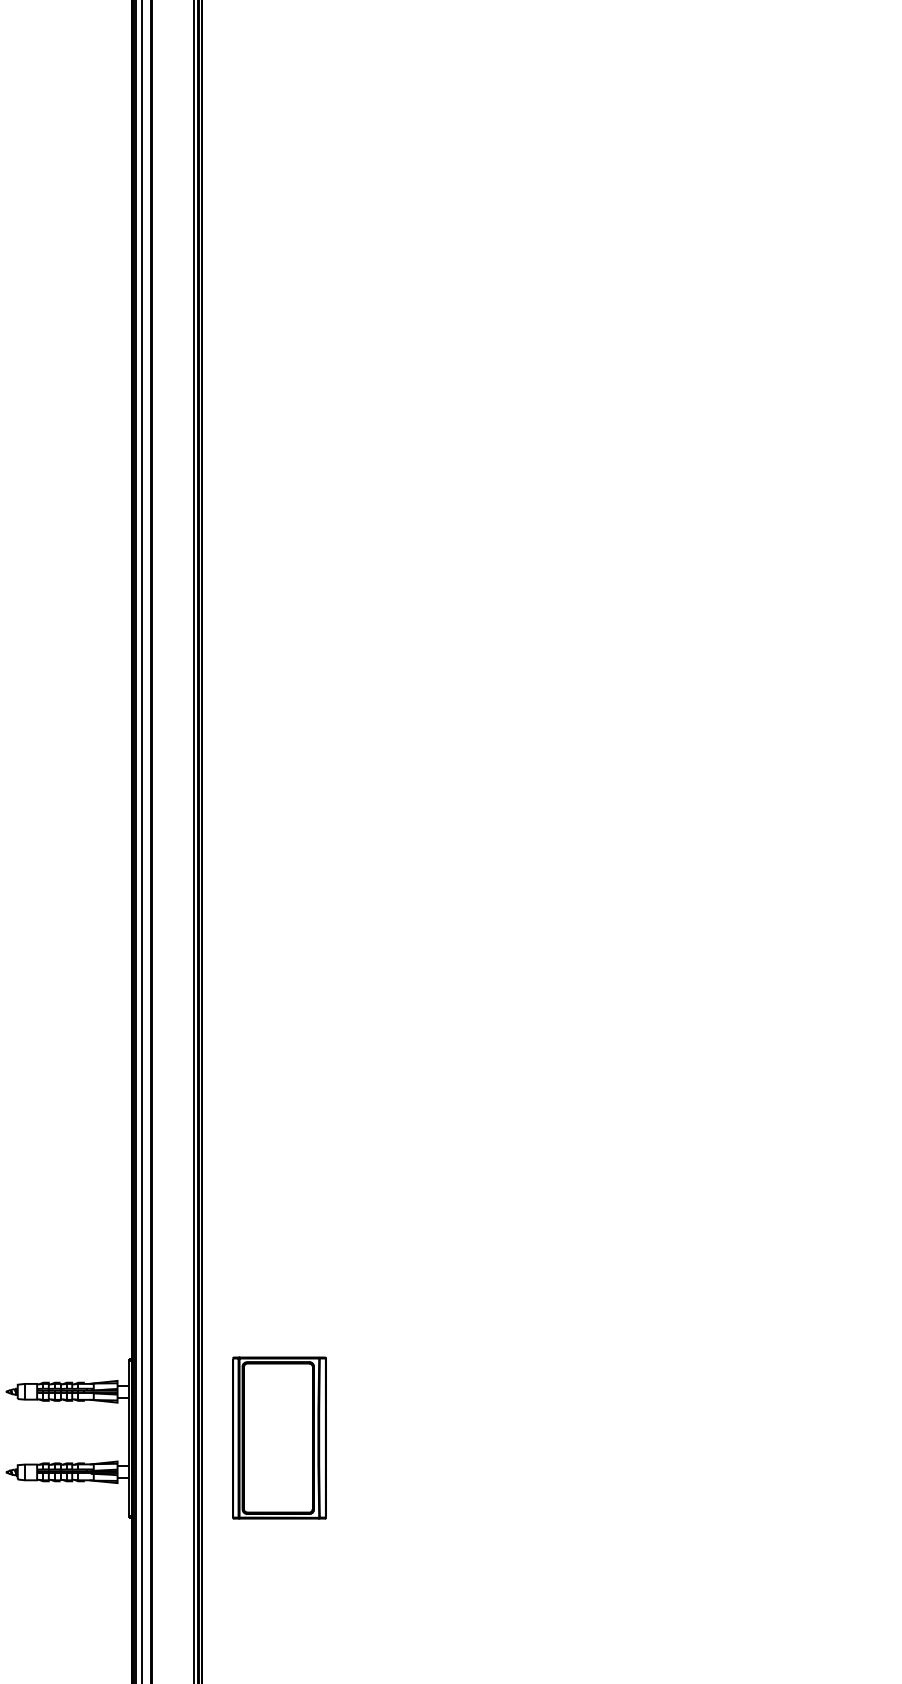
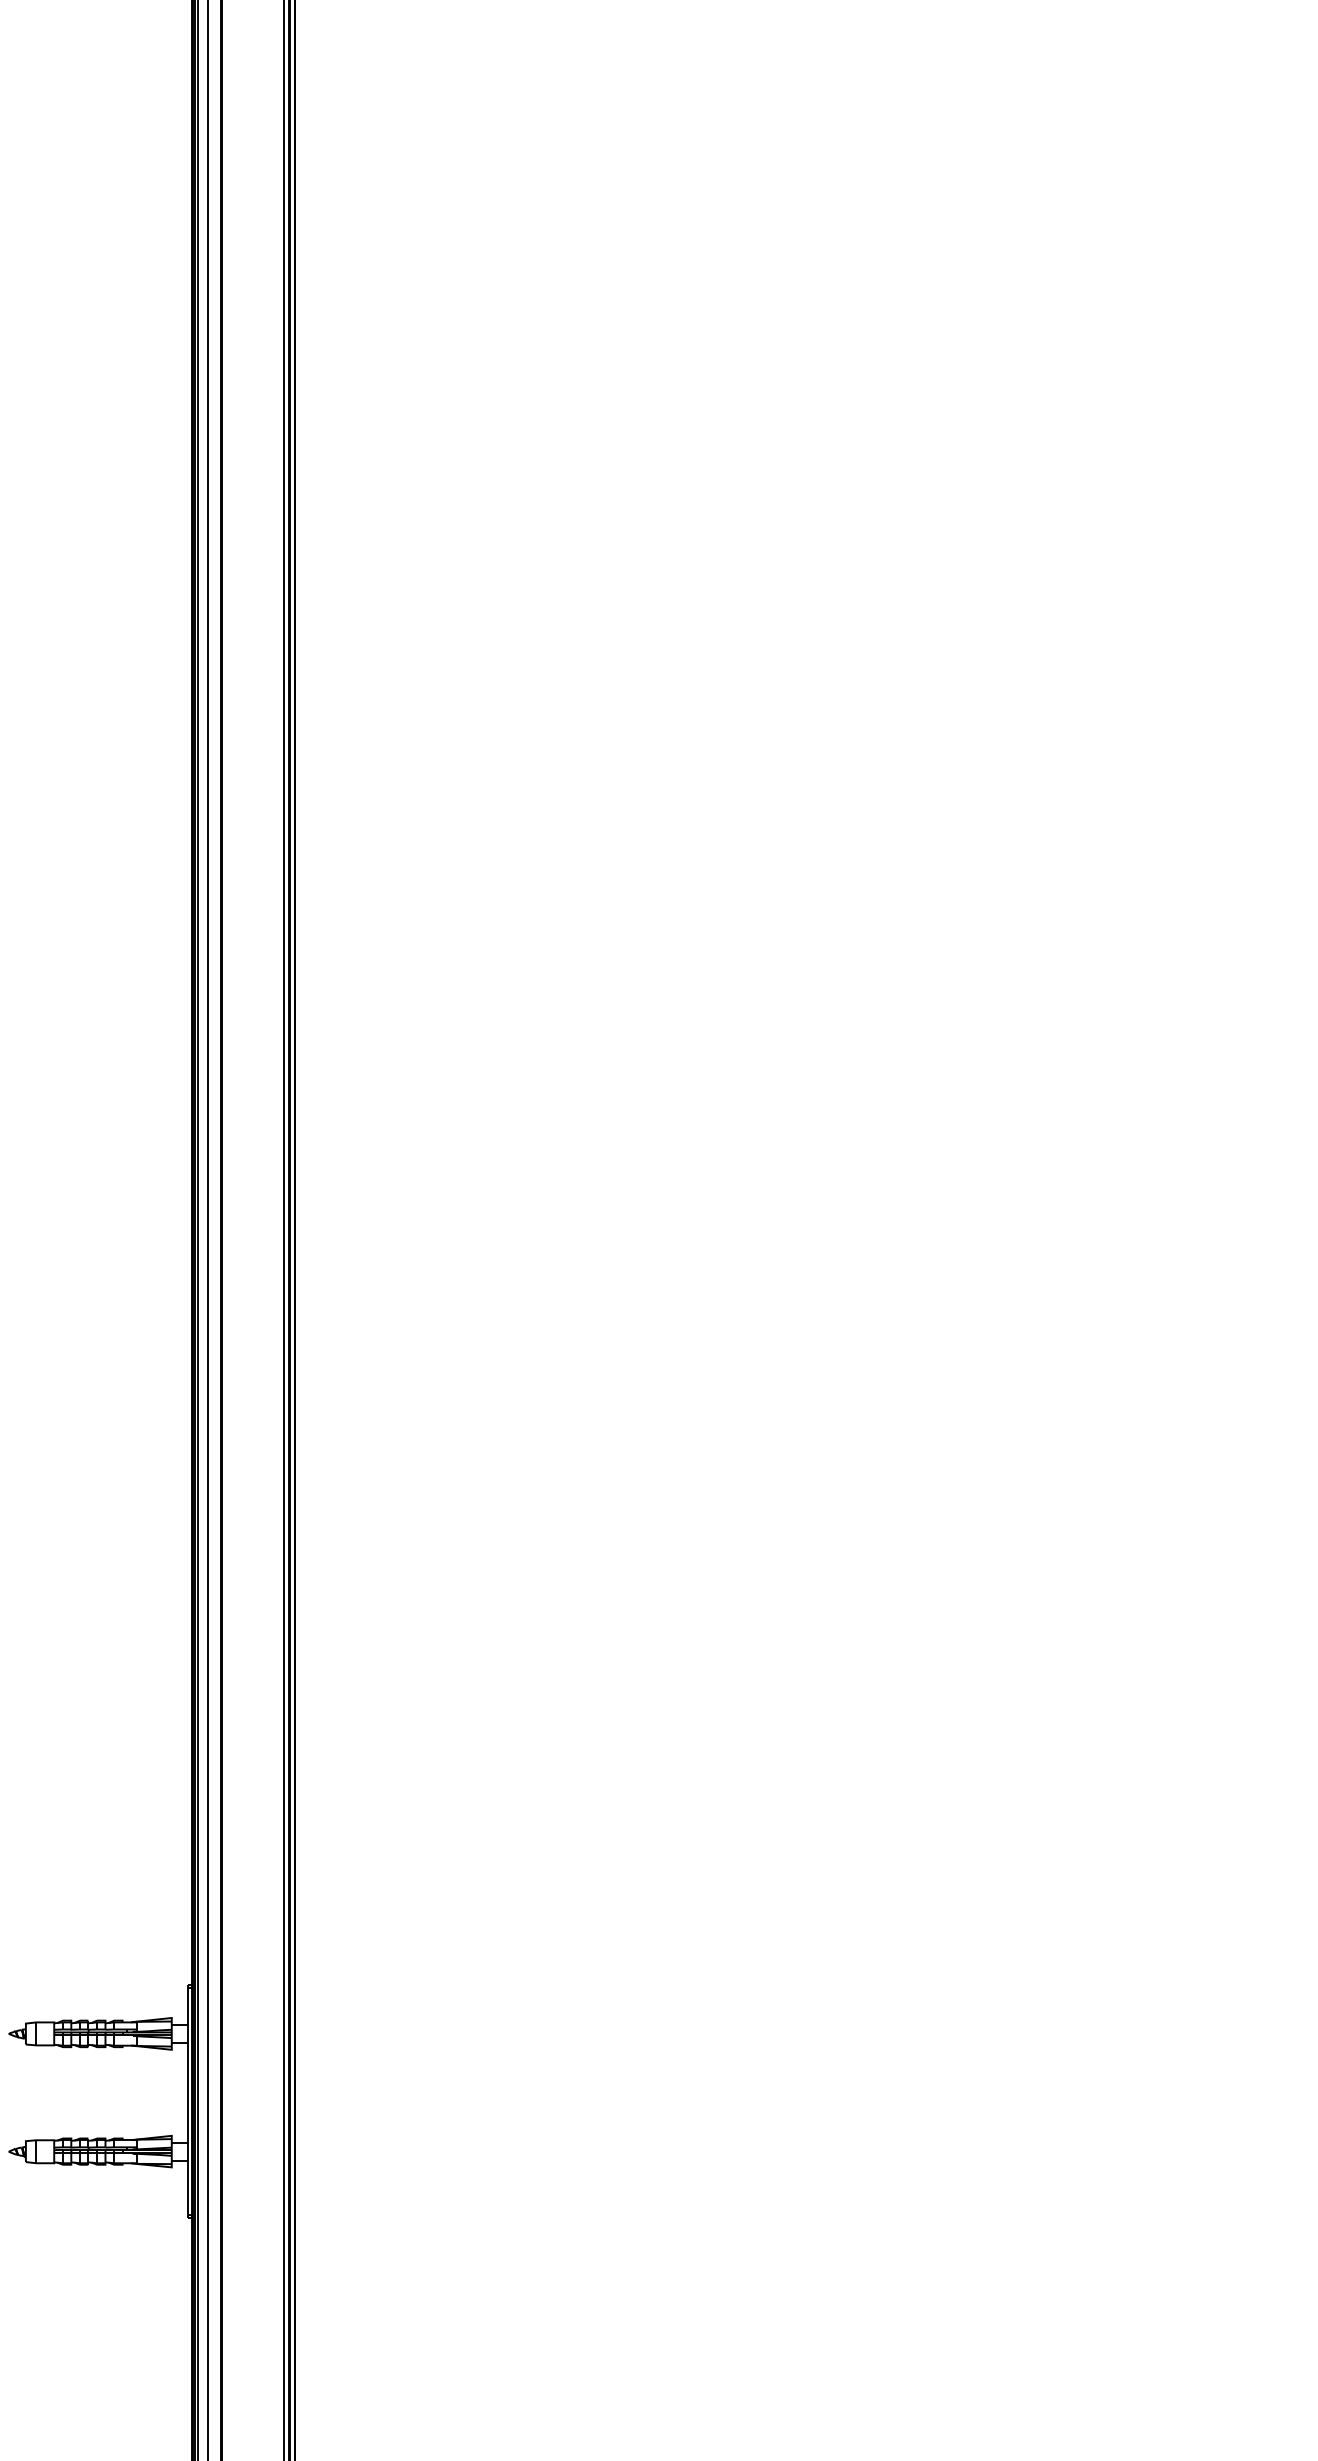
part: (279, 1437) -> (408, 2100), removed

